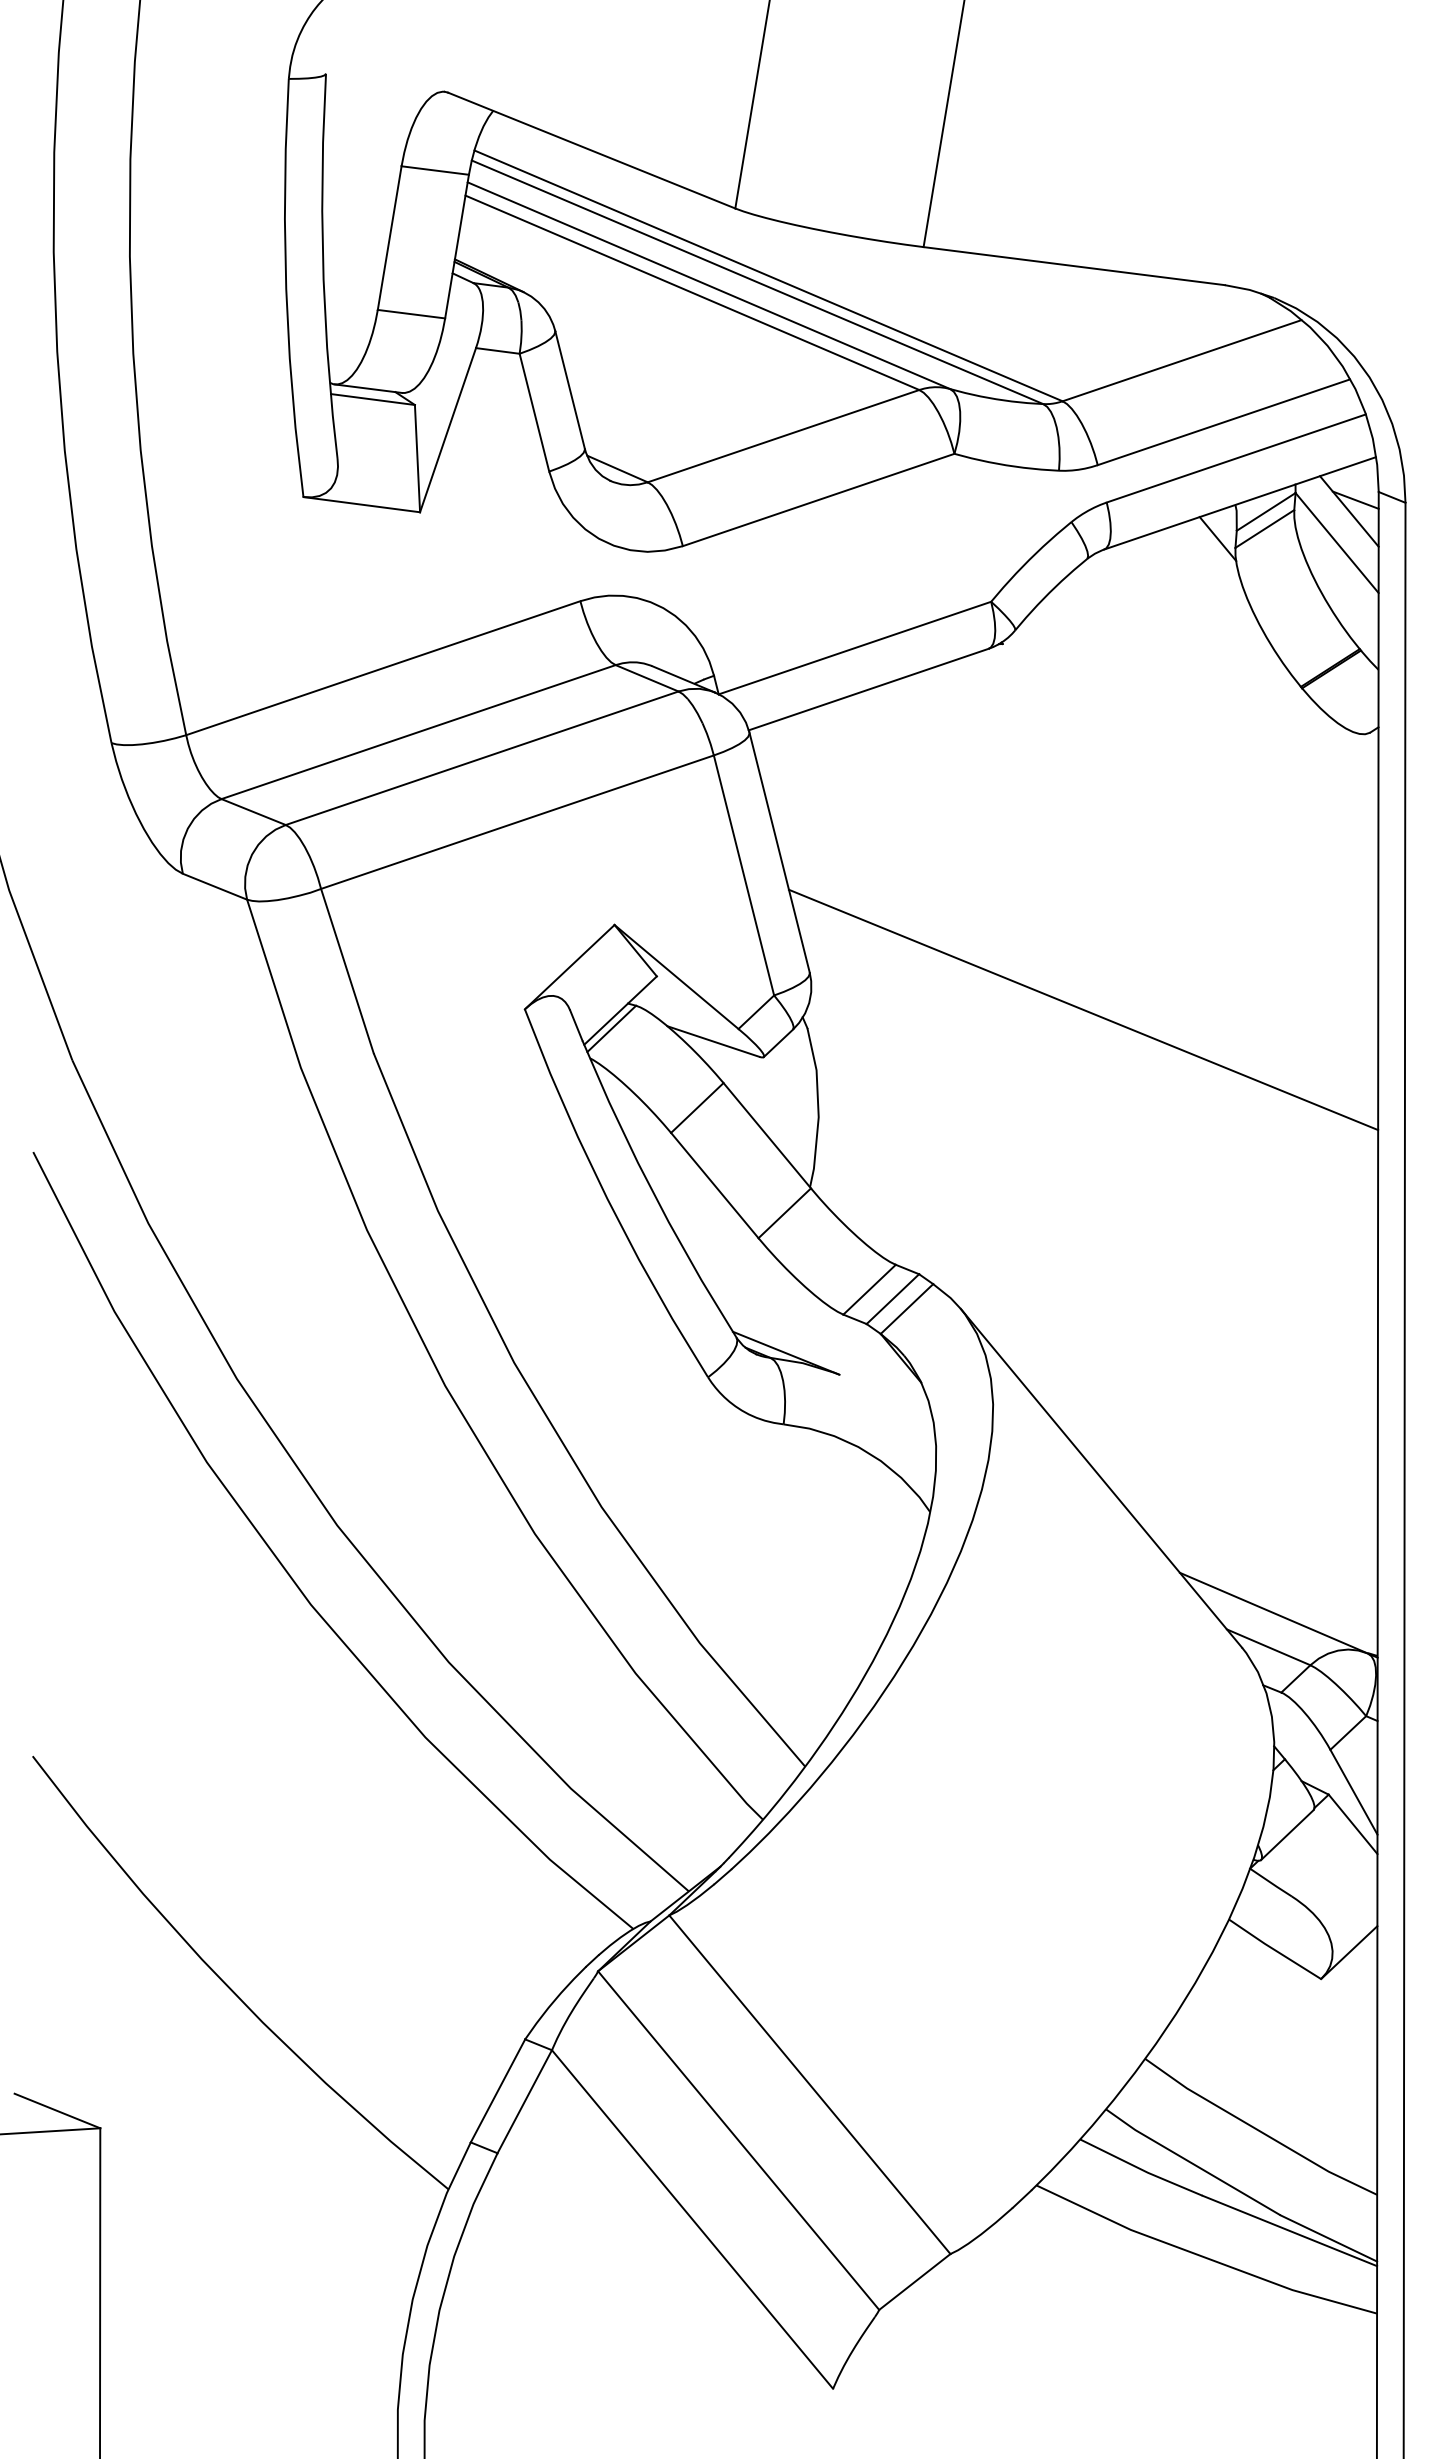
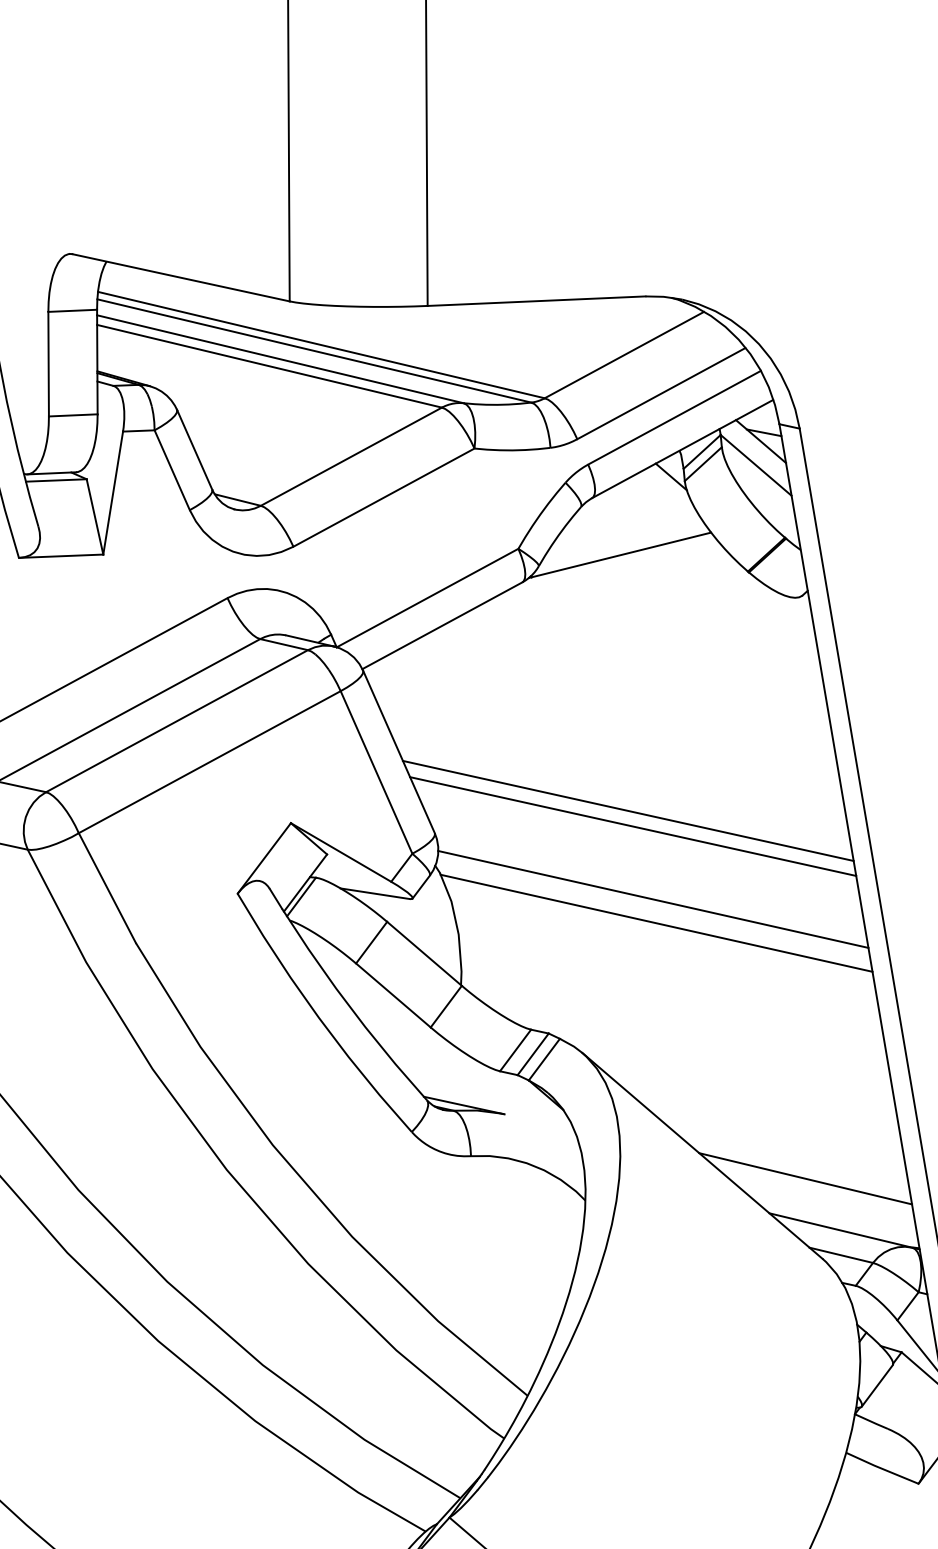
line: (1130, 634) -> (620, 555), added
line: (1080, 986) -> (628, 810), added
line: (1094, 1114) -> (653, 899), added
line: (1092, 1147) -> (656, 922), added
line: (1237, 1533) -> (805, 1178), added

